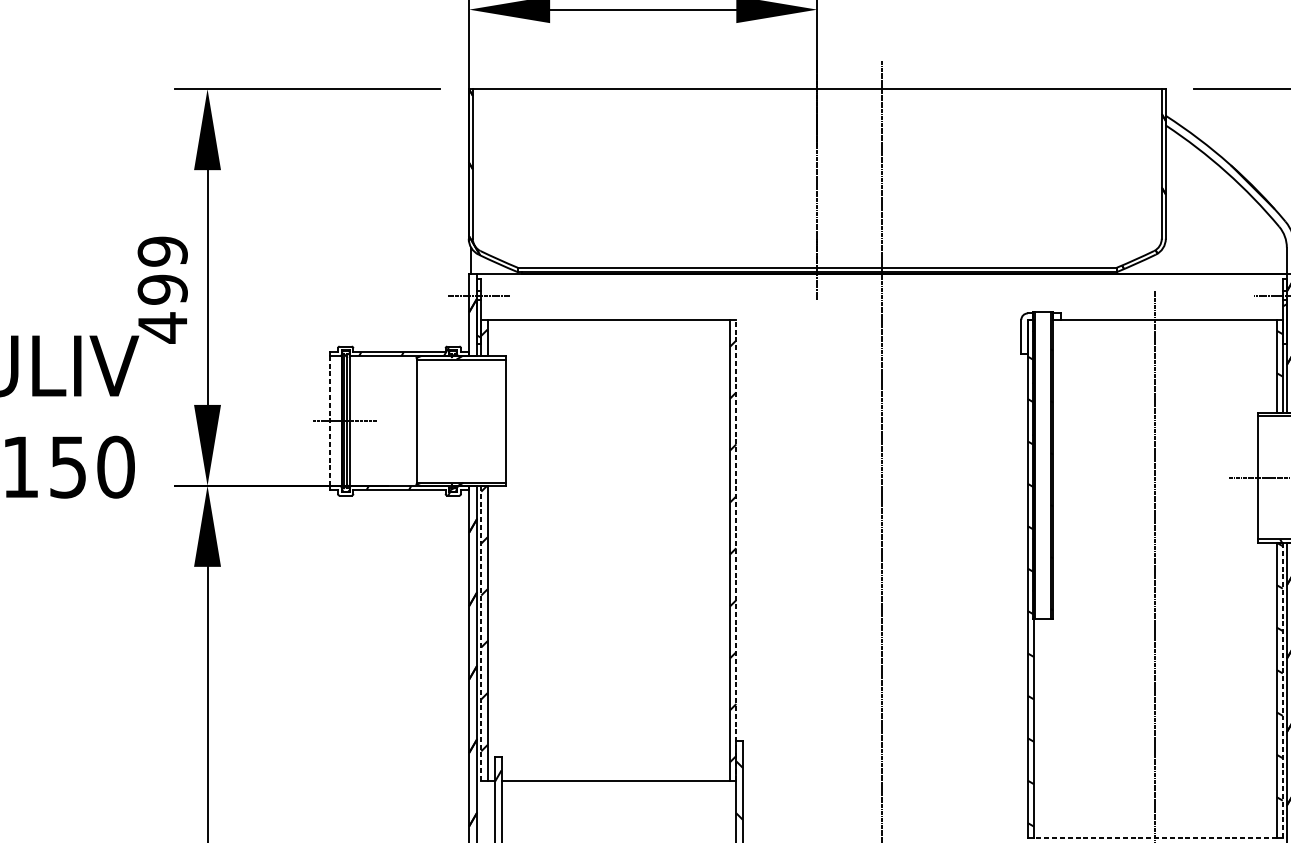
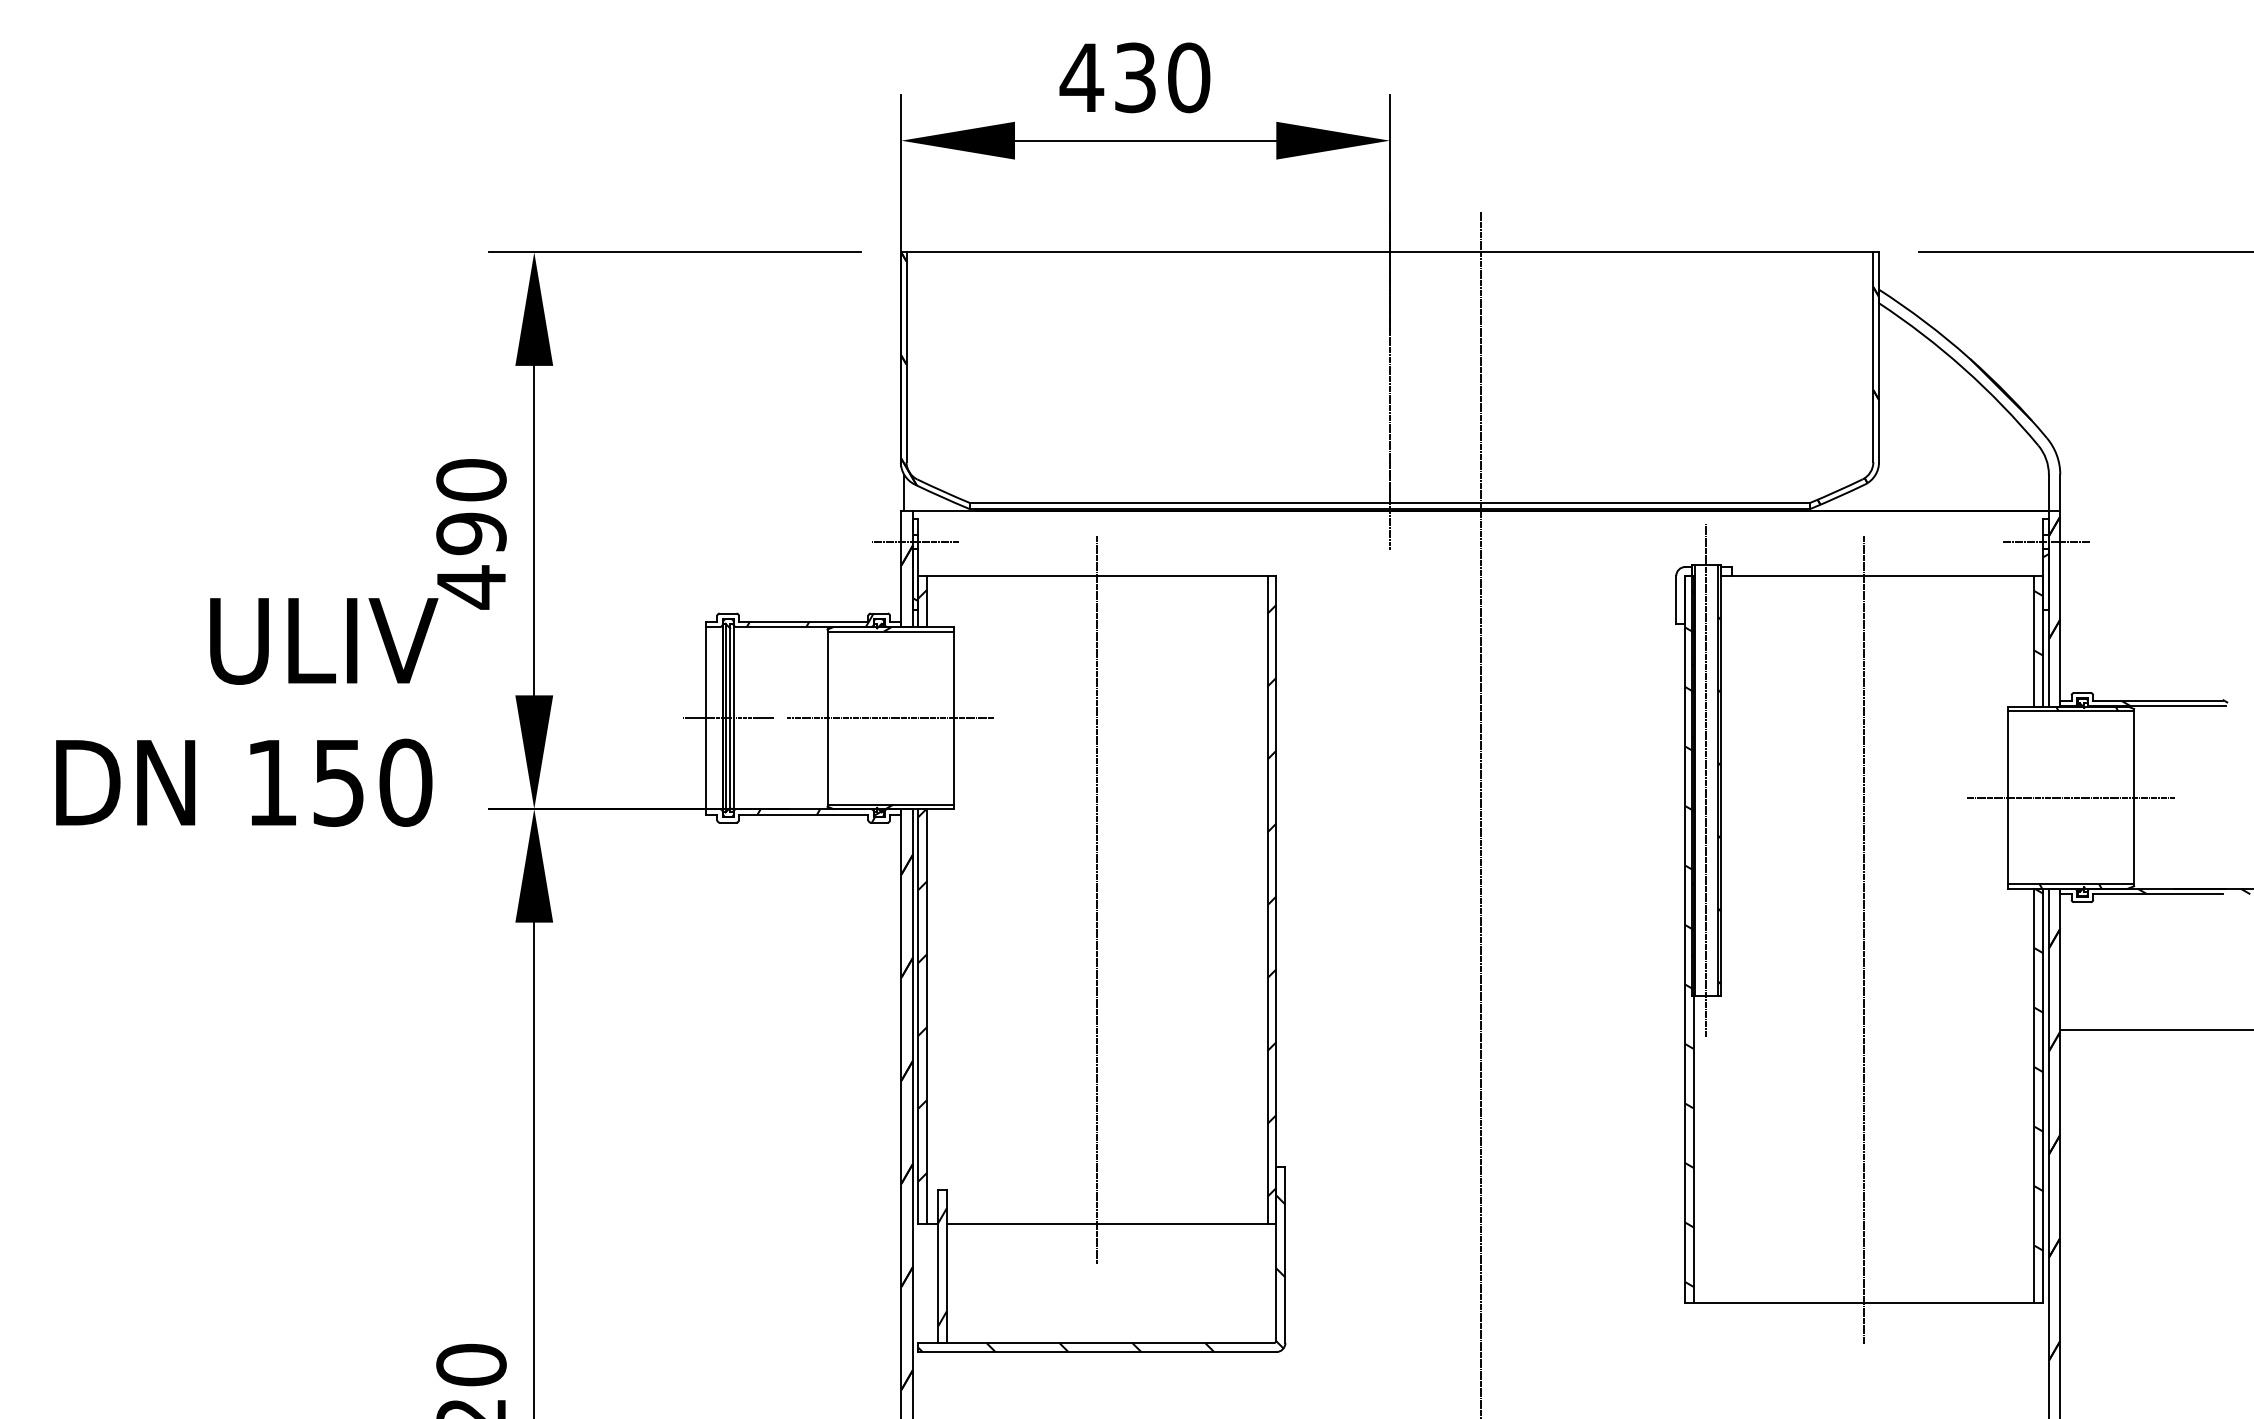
text: (162, 251) -> (471, 480), 499 -> 490
line: (329, 420) -> (705, 717), dashed -> solid
line: (461, 421) -> (890, 718), added
line: (1042, 465) -> (1706, 780), added
line: (608, 550) -> (1097, 899), added
line: (736, 550) -> (1276, 899), dashed -> solid
line: (481, 633) -> (918, 1016), dashed -> solid
line: (1283, 690) -> (2043, 1095), dashed -> solid
line: (1154, 838) -> (1863, 1303), dashed -> solid

